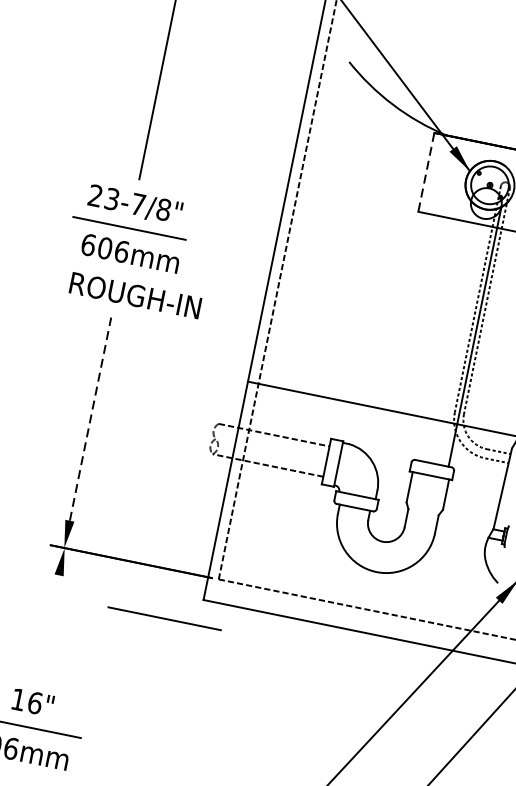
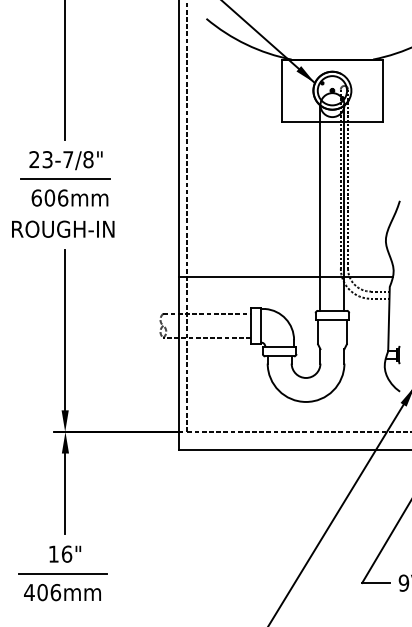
line: (426, 173) -> (282, 91), dashed -> solid
text: (136, 294) -> (63, 228), moved
line: (444, 329) -> (320, 207), added
line: (91, 418) -> (65, 329), dashed -> solid
line: (165, 617) -> (152, 469), removed
line: (48, 625) -> (65, 493), added

